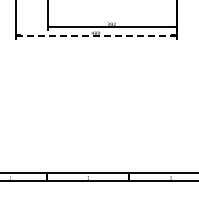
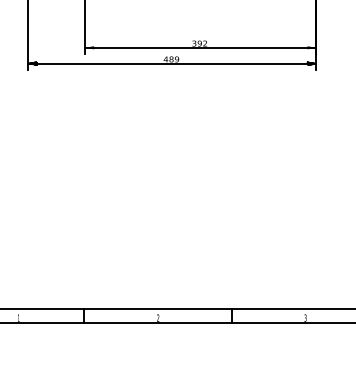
line: (96, 35) -> (172, 63), dashed -> solid

